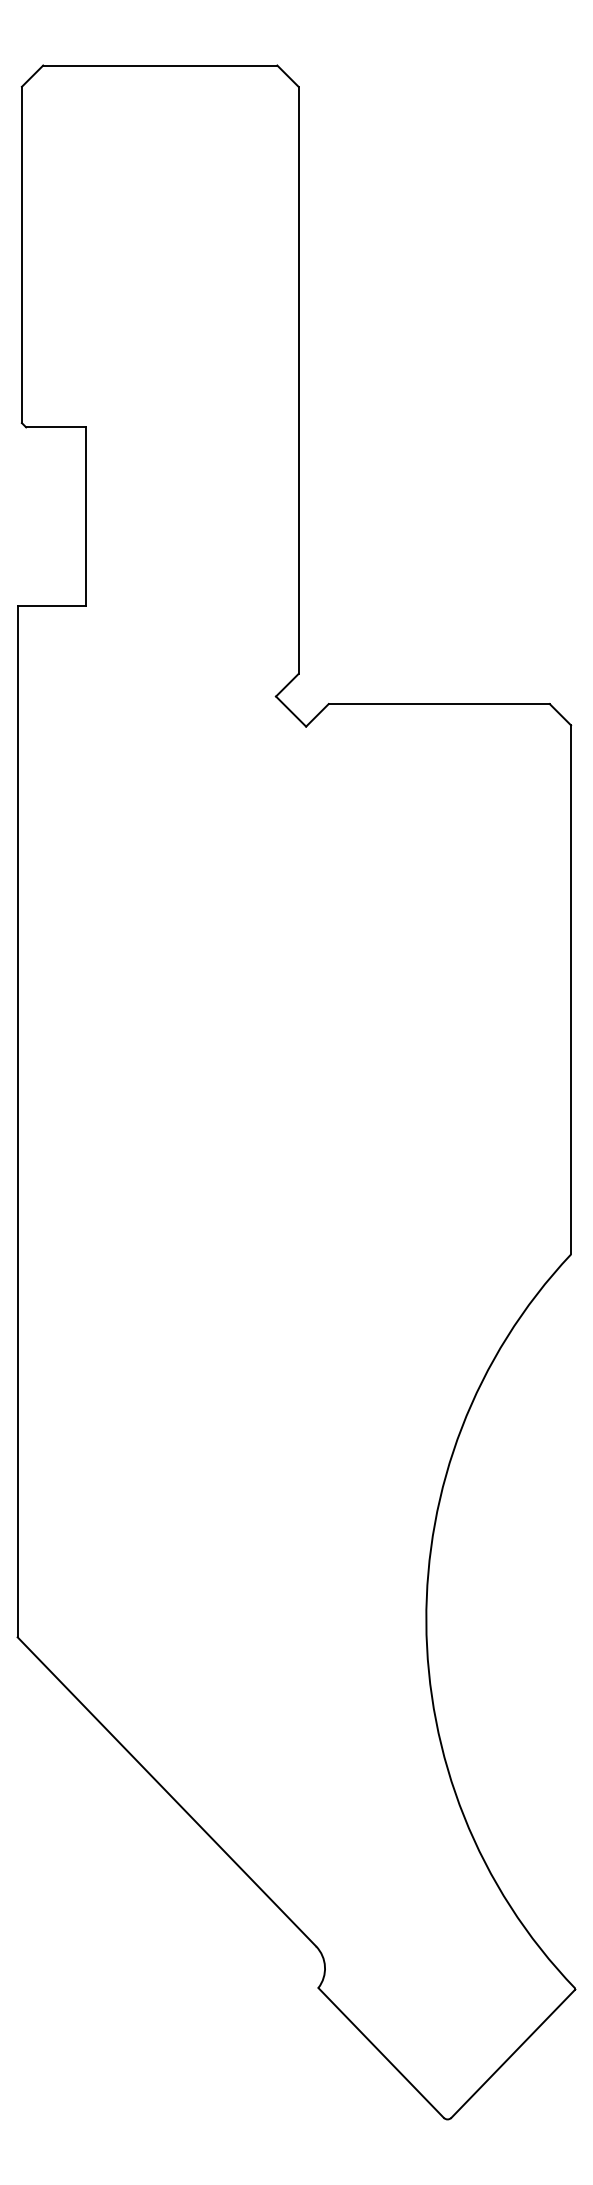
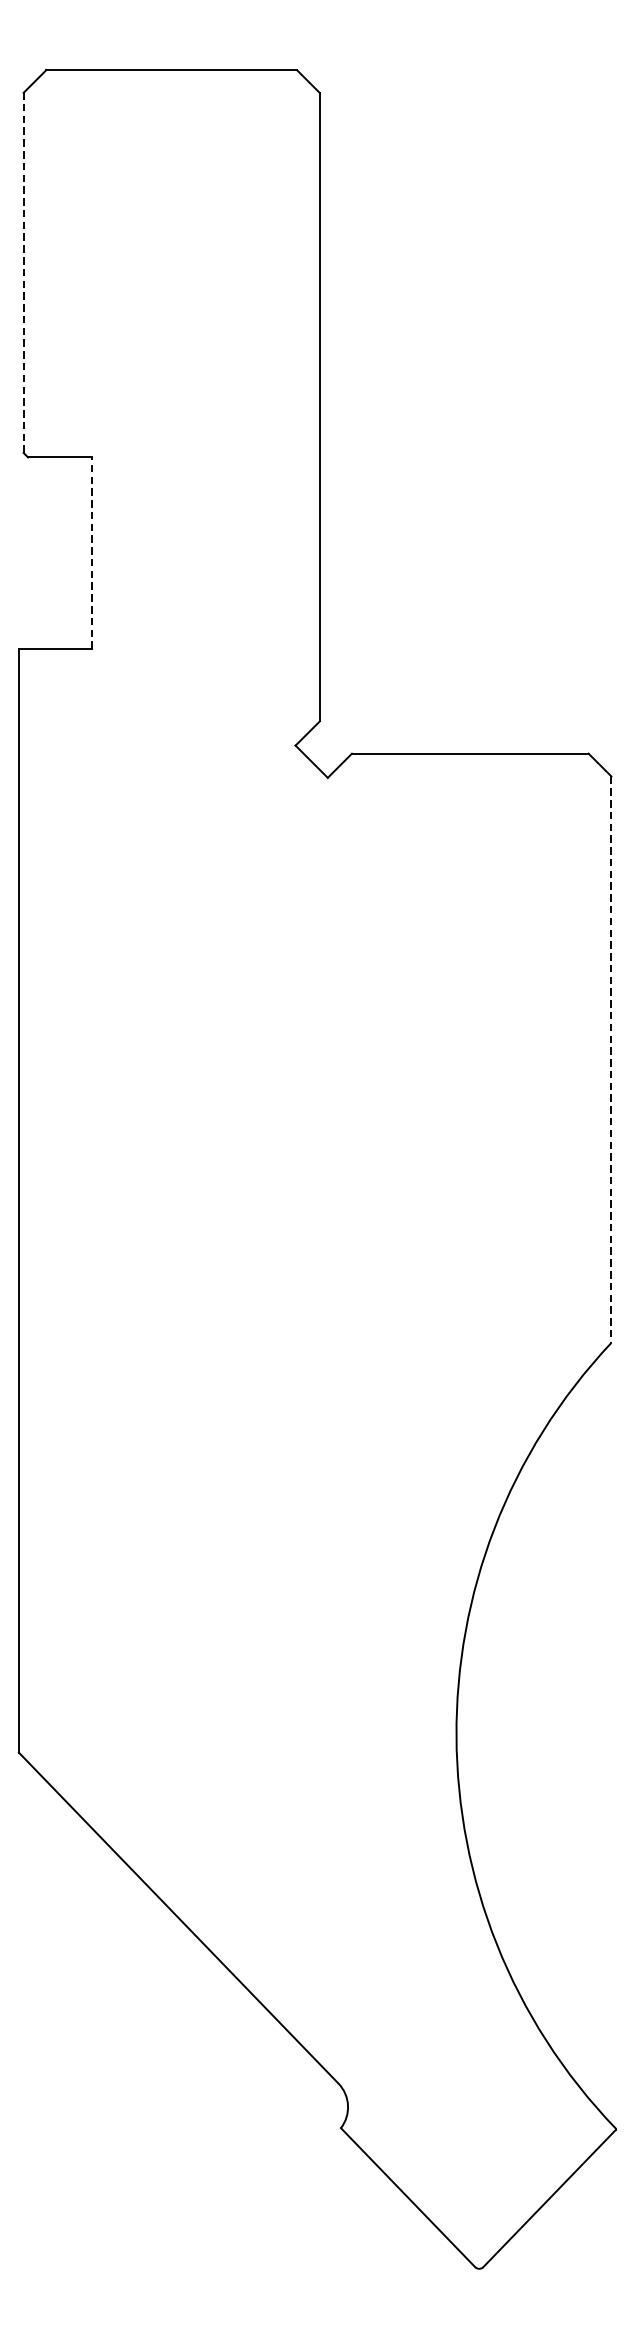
line: (21, 254) -> (23, 272), solid -> dashed
line: (85, 516) -> (91, 552), solid -> dashed
line: (571, 989) -> (611, 1059), solid -> dashed

